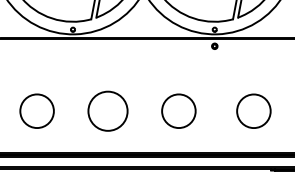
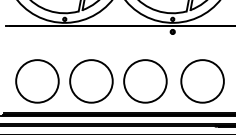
circle: (37, 111) -> (37, 81), size x1.67
circle: (108, 111) -> (91, 81), size x1.43
circle: (178, 111) -> (145, 81), size x1.67
circle: (253, 111) -> (202, 81), size x1.67

